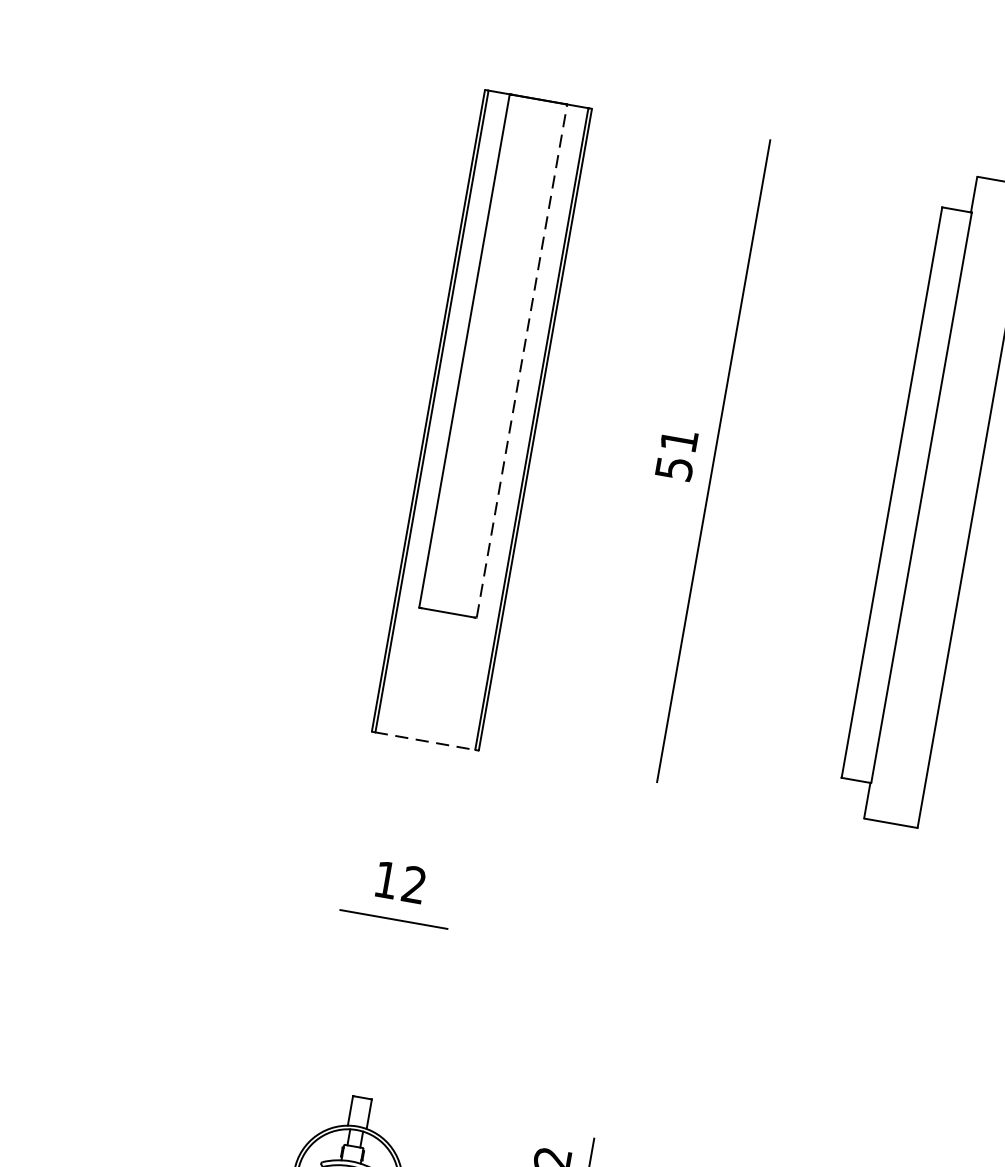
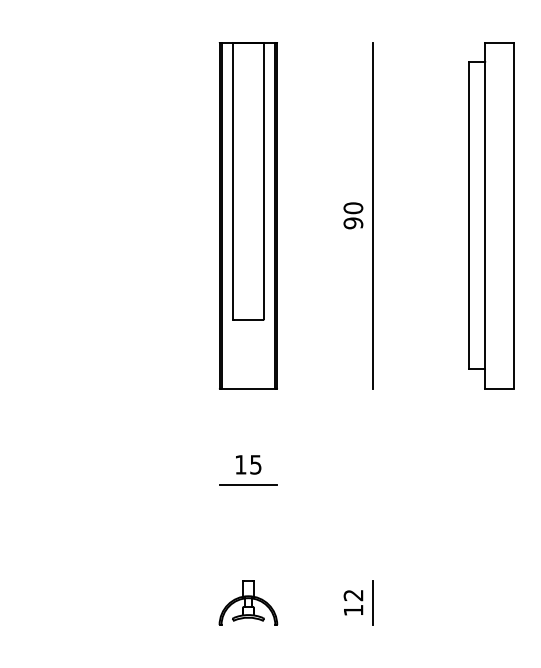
line: (521, 361) -> (263, 181), dashed -> solid
text: (677, 454) -> (353, 215), 51 -> 90
line: (425, 740) -> (248, 388), dashed -> solid
text: (413, 884) -> (255, 464), 12 -> 15

